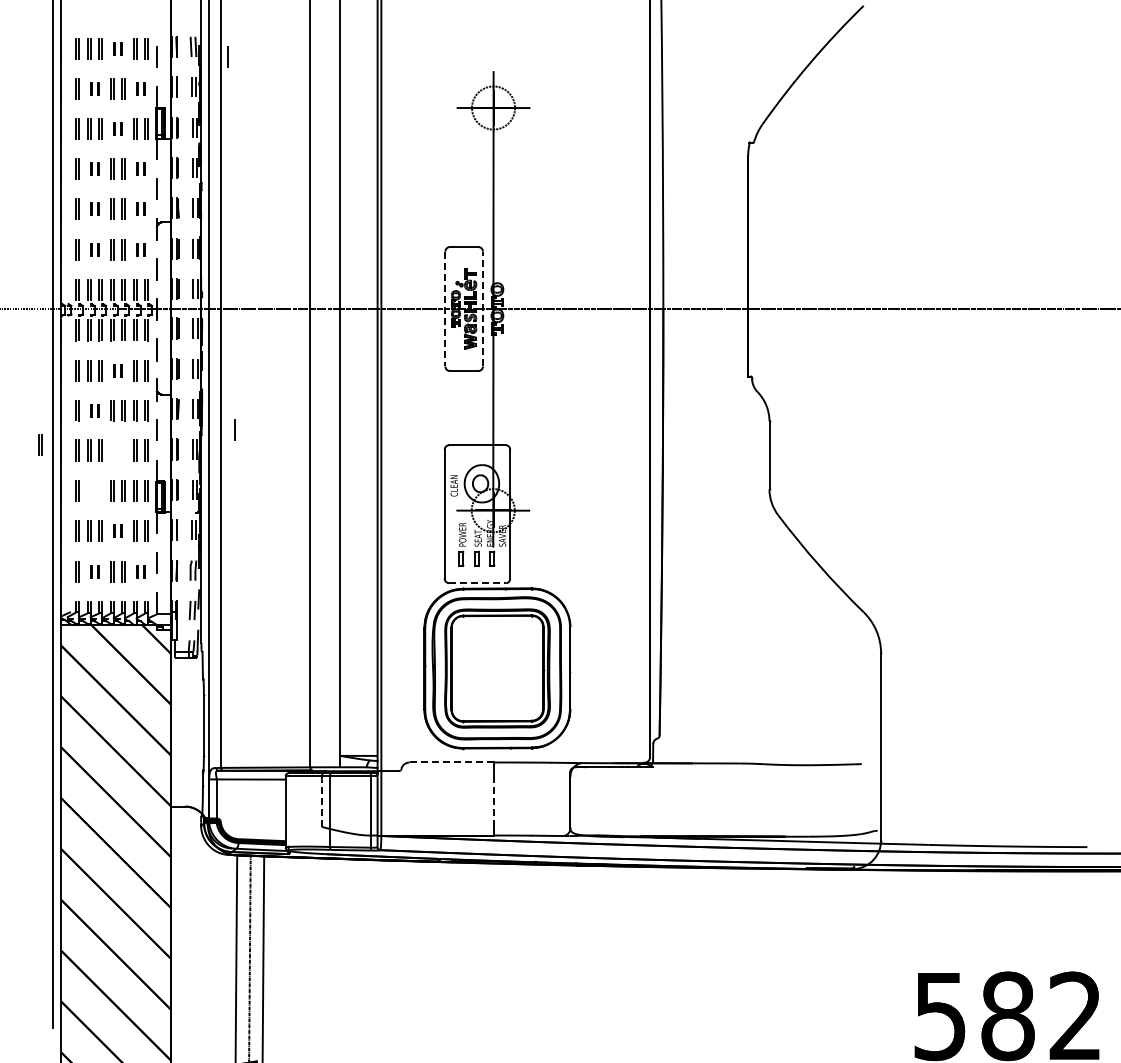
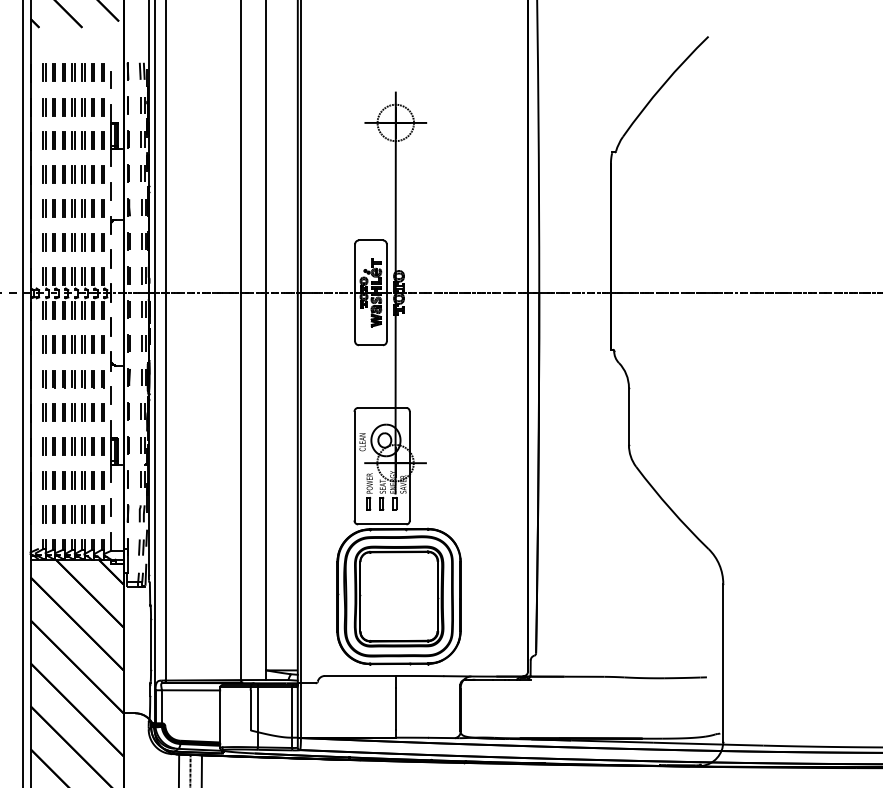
part: (117, 48) -> (78, 72), size x1.67
line: (227, 56) -> (170, 79), removed
part: (94, 88) -> (58, 106), size x1.67
part: (140, 88) -> (97, 106), size x1.67
part: (117, 128) -> (78, 140), size x1.67
part: (94, 168) -> (58, 174), size x1.67
part: (140, 168) -> (97, 174), size x1.67
part: (94, 208) -> (58, 207), size x1.67
part: (140, 208) -> (97, 207), size x1.67
part: (94, 249) -> (58, 242), size x1.67
part: (140, 249) -> (97, 242), size x1.67
line: (482, 308) -> (386, 292), dashed -> solid
line: (445, 309) -> (355, 293), dashed -> solid
part: (117, 370) -> (78, 344), size x1.67
part: (94, 410) -> (58, 378), size x1.67
line: (234, 429) -> (176, 394), removed
line: (39, 444) -> (12, 407), removed
part: (117, 450) -> (78, 412), added
part: (94, 490) -> (58, 446), added
part: (117, 530) -> (78, 479), size x1.67
part: (94, 571) -> (58, 514), size x1.67
part: (140, 571) -> (97, 514), size x1.67
line: (477, 583) -> (382, 524), dashed -> solid
line: (452, 762) -> (361, 675), dashed -> solid
line: (494, 801) -> (396, 708), dashed -> solid
line: (321, 803) -> (250, 710), dashed -> solid

